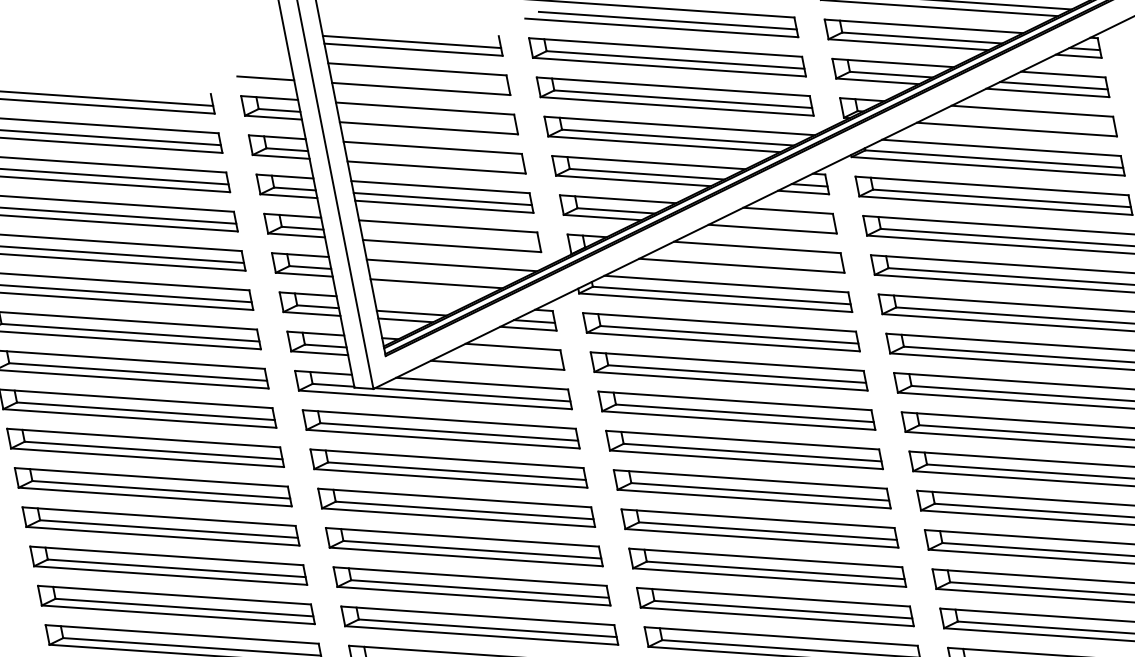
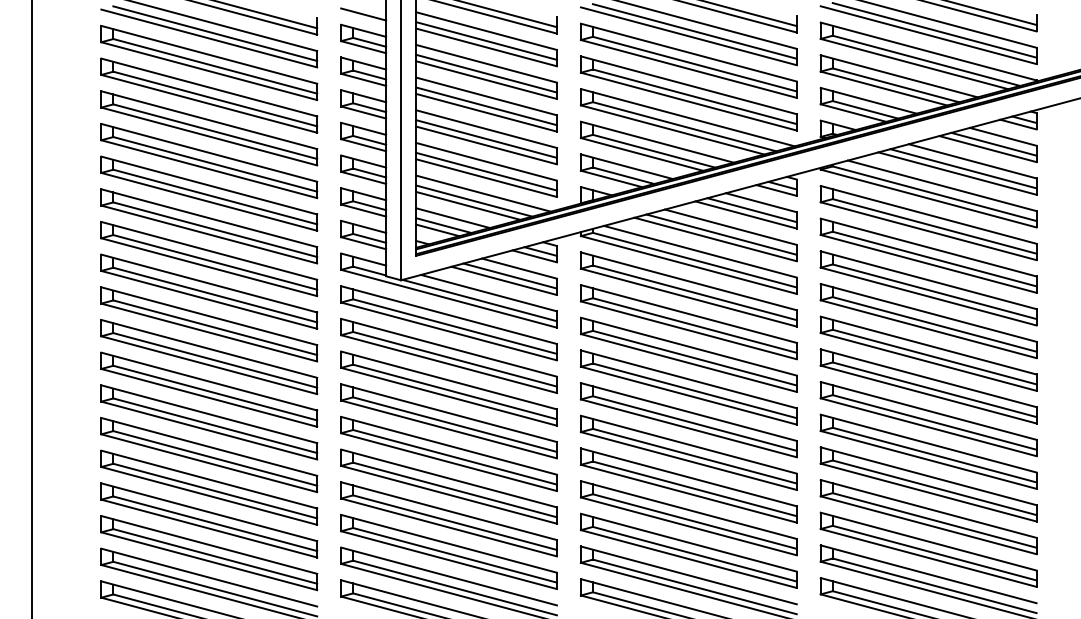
line: (419, 80) -> (486, 40), added
line: (427, 120) -> (486, 73), added
line: (1022, 122) -> (963, 168), added
line: (435, 159) -> (486, 106), added
line: (778, 222) -> (751, 210), added
line: (450, 238) -> (486, 171), added
line: (747, 258) -> (721, 234), added
line: (442, 275) -> (474, 200), added
line: (420, 302) -> (452, 218), added
line: (502, 357) -> (509, 275), added

